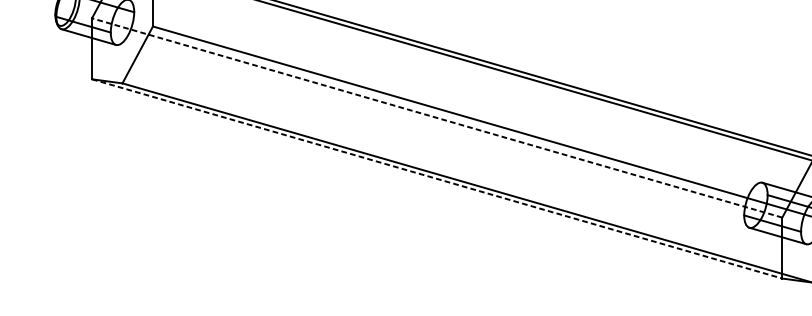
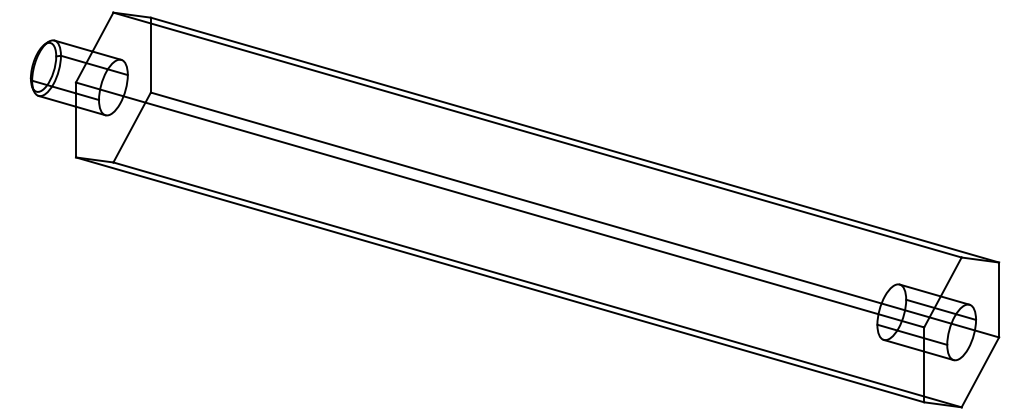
line: (436, 117) -> (499, 204), dashed -> solid
line: (437, 179) -> (500, 280), dashed -> solid

